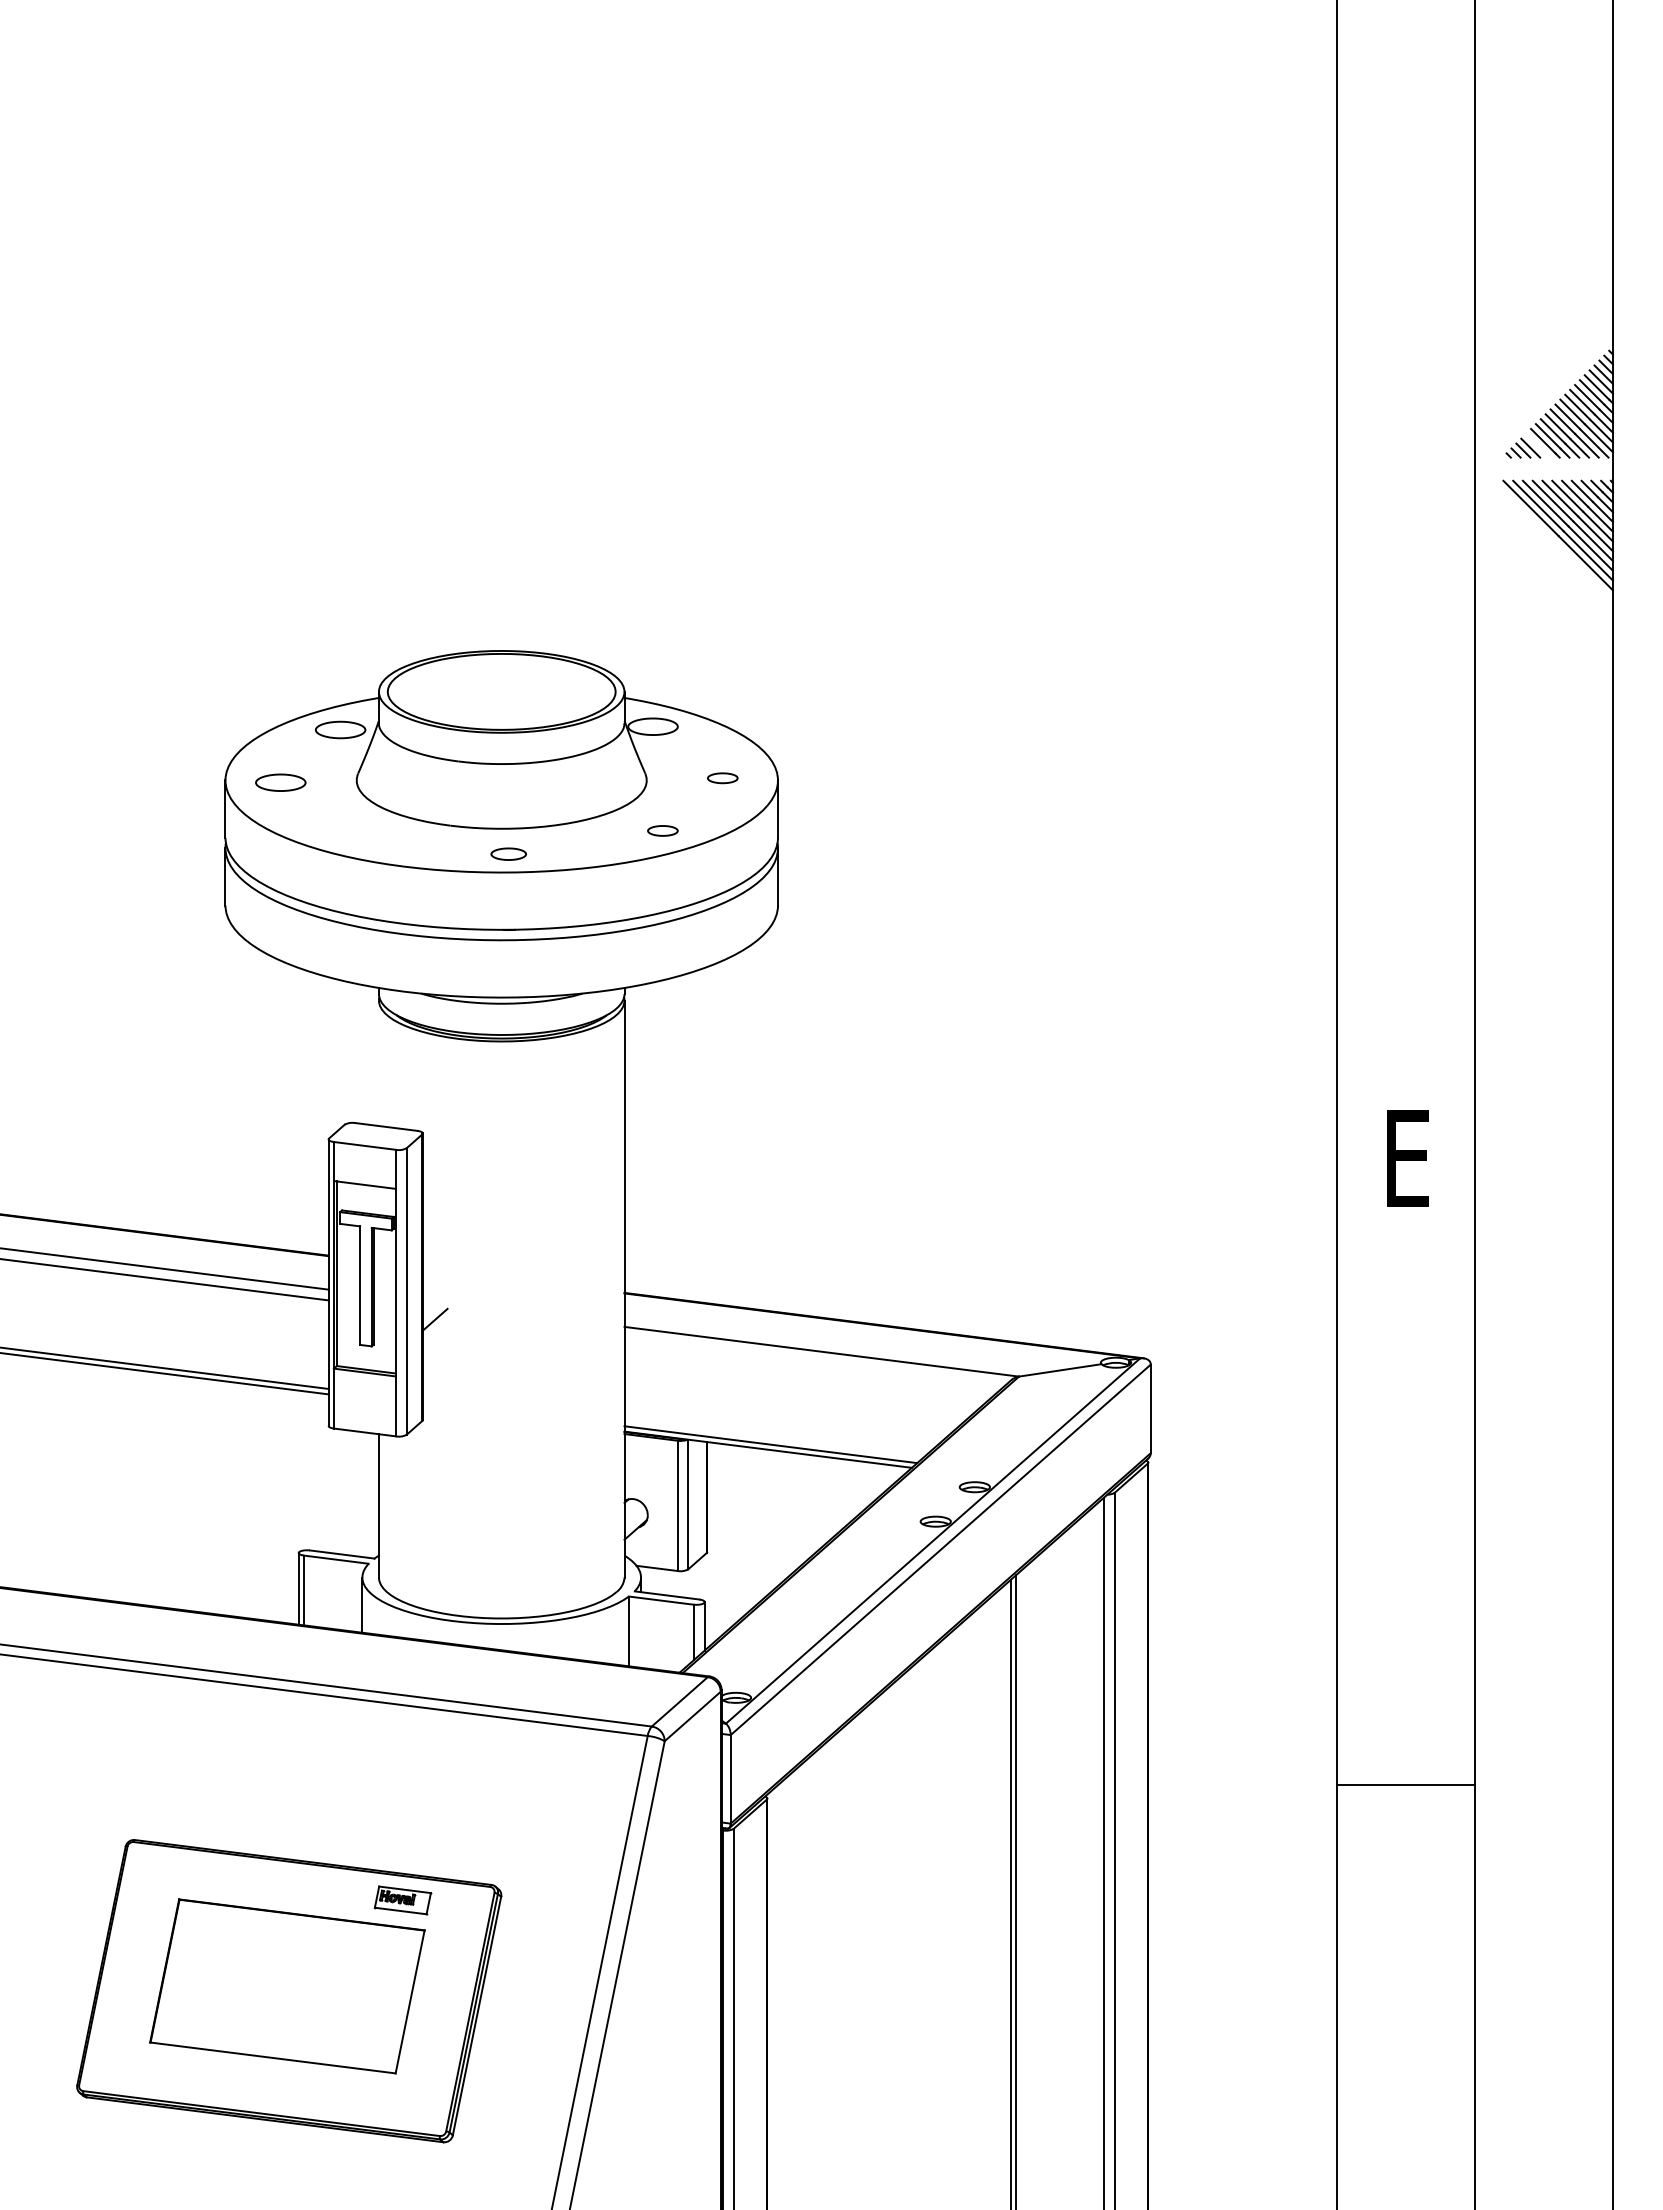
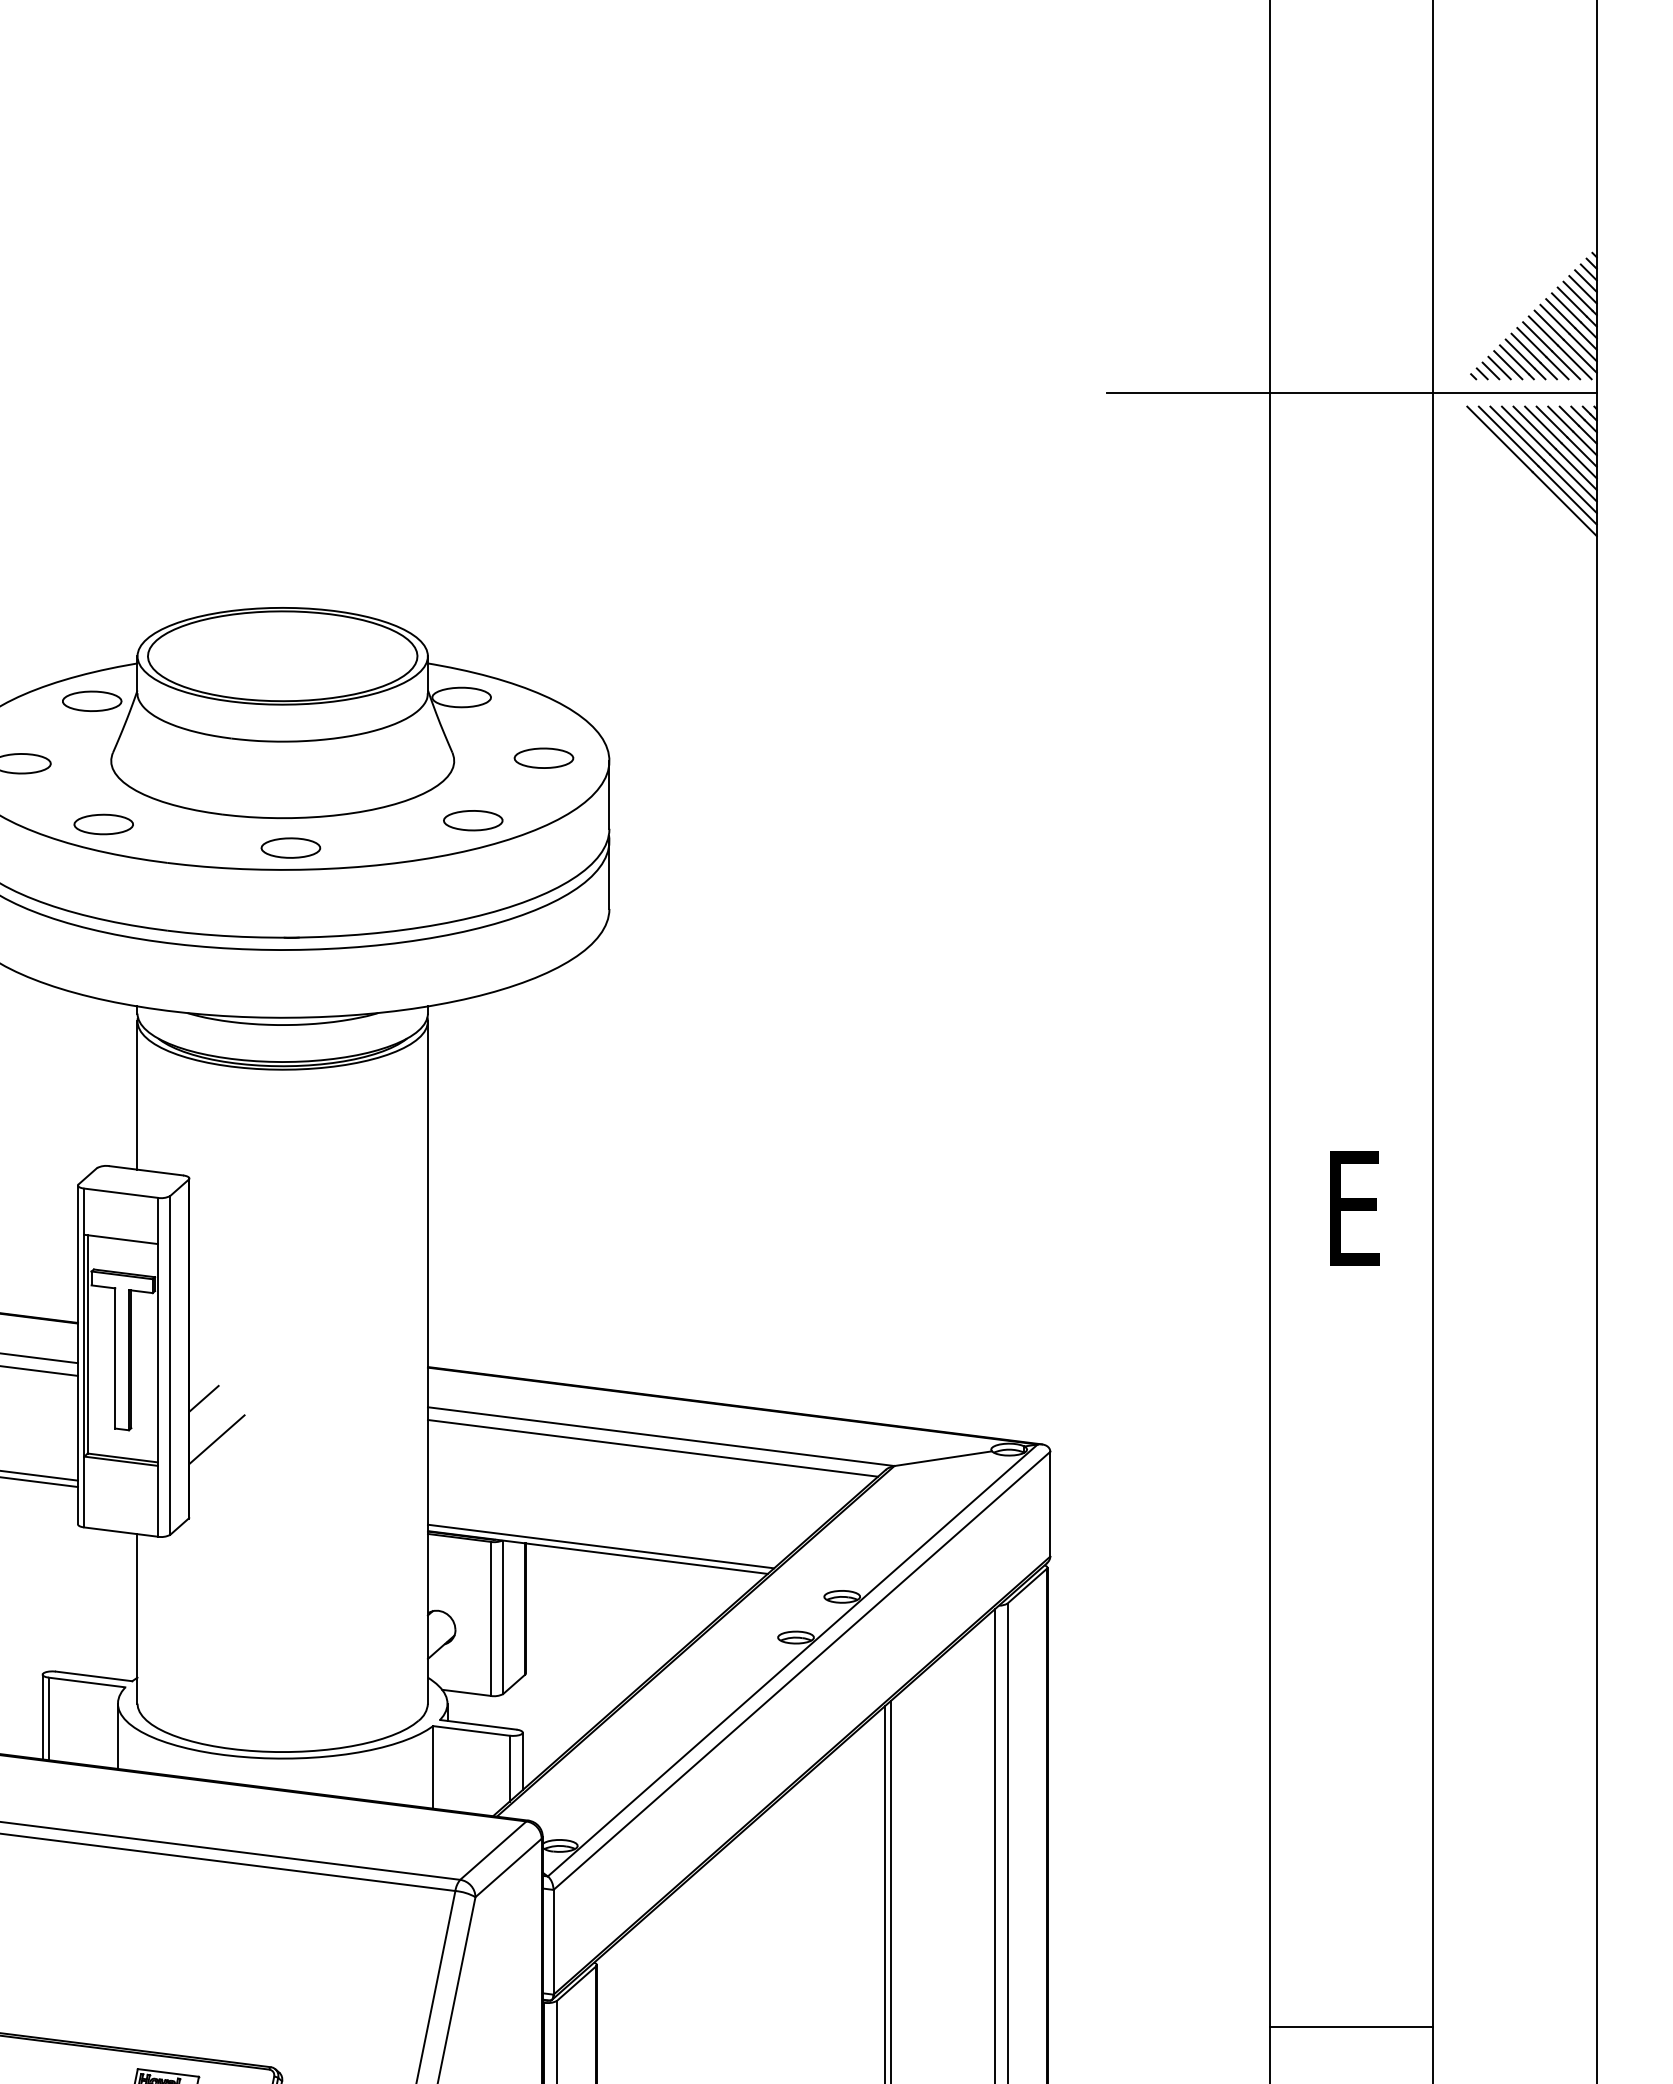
line: (1537, 445) -> (1507, 364), added
line: (1405, 469) -> (1351, 393), added
part: (722, 778) -> (543, 758), size x1.67
part: (662, 830) -> (472, 820), size x1.67
part: (350, 834) -> (103, 824), added
part: (508, 854) -> (290, 848), size x1.43
line: (378, 1063) -> (136, 1095), added
line: (445, 1353) -> (216, 1438), added
line: (814, 1361) -> (652, 1448), added
line: (1405, 1784) -> (1351, 2026), moved

